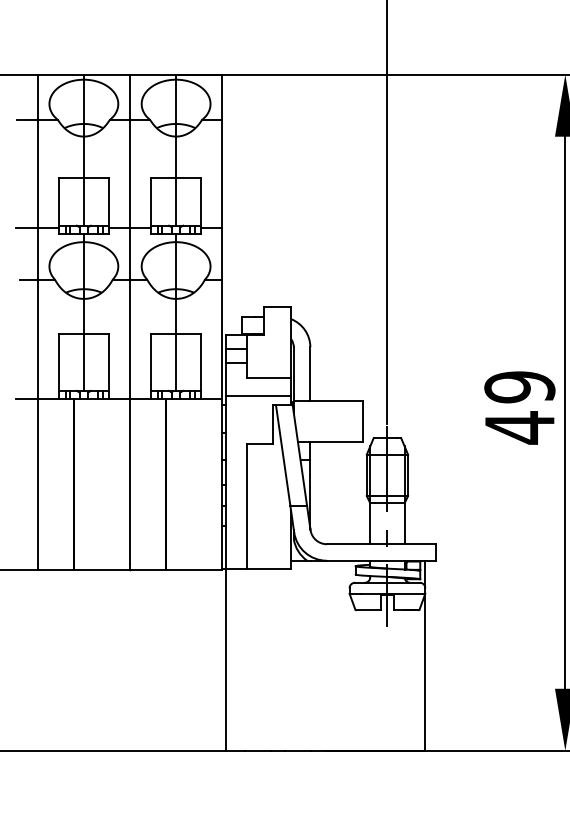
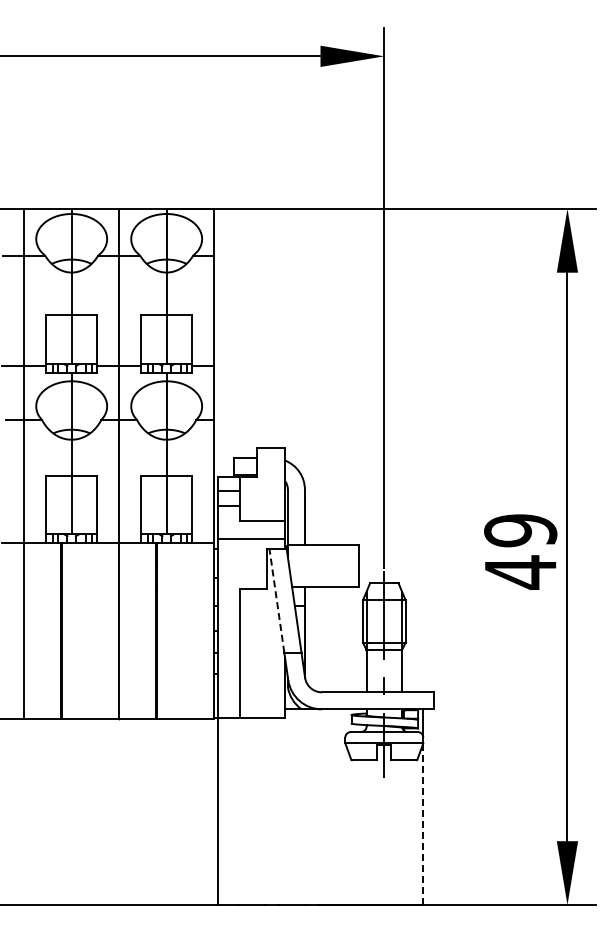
line: (282, 455) -> (276, 600), solid -> dashed
line: (425, 672) -> (423, 824), solid -> dashed

